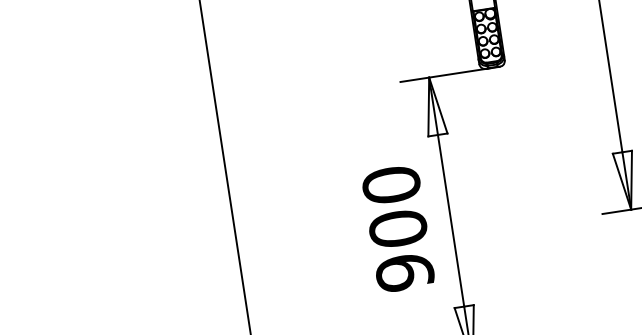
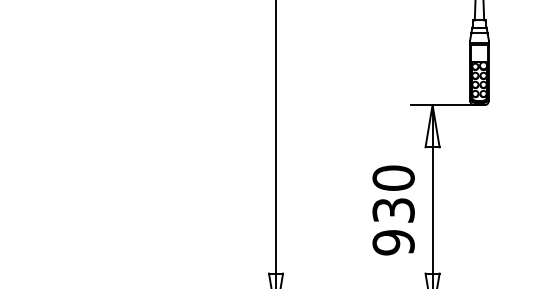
text: (397, 228) -> (393, 210), 900 -> 930

